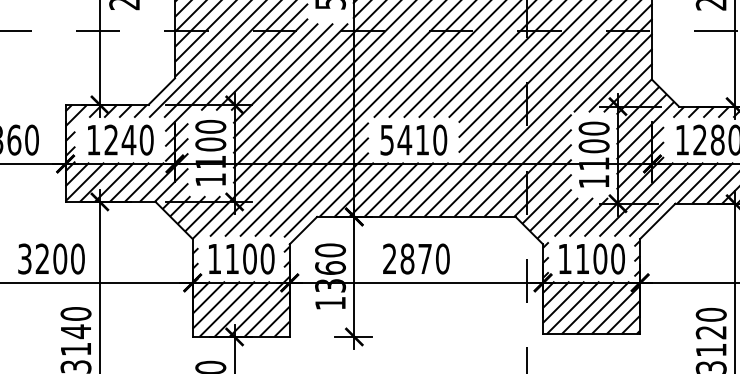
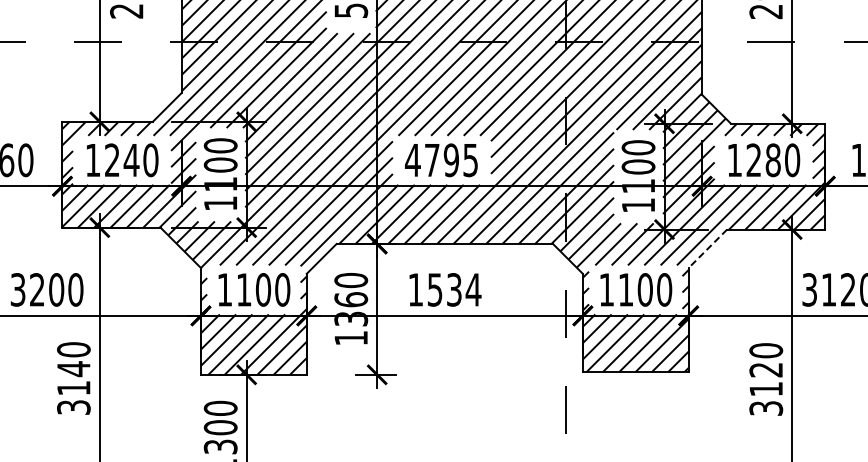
text: (413, 140) -> (441, 160), 5410 -> 4795
line: (657, 221) -> (707, 249), solid -> dashed
text: (416, 258) -> (444, 289), 2870 -> 1534

